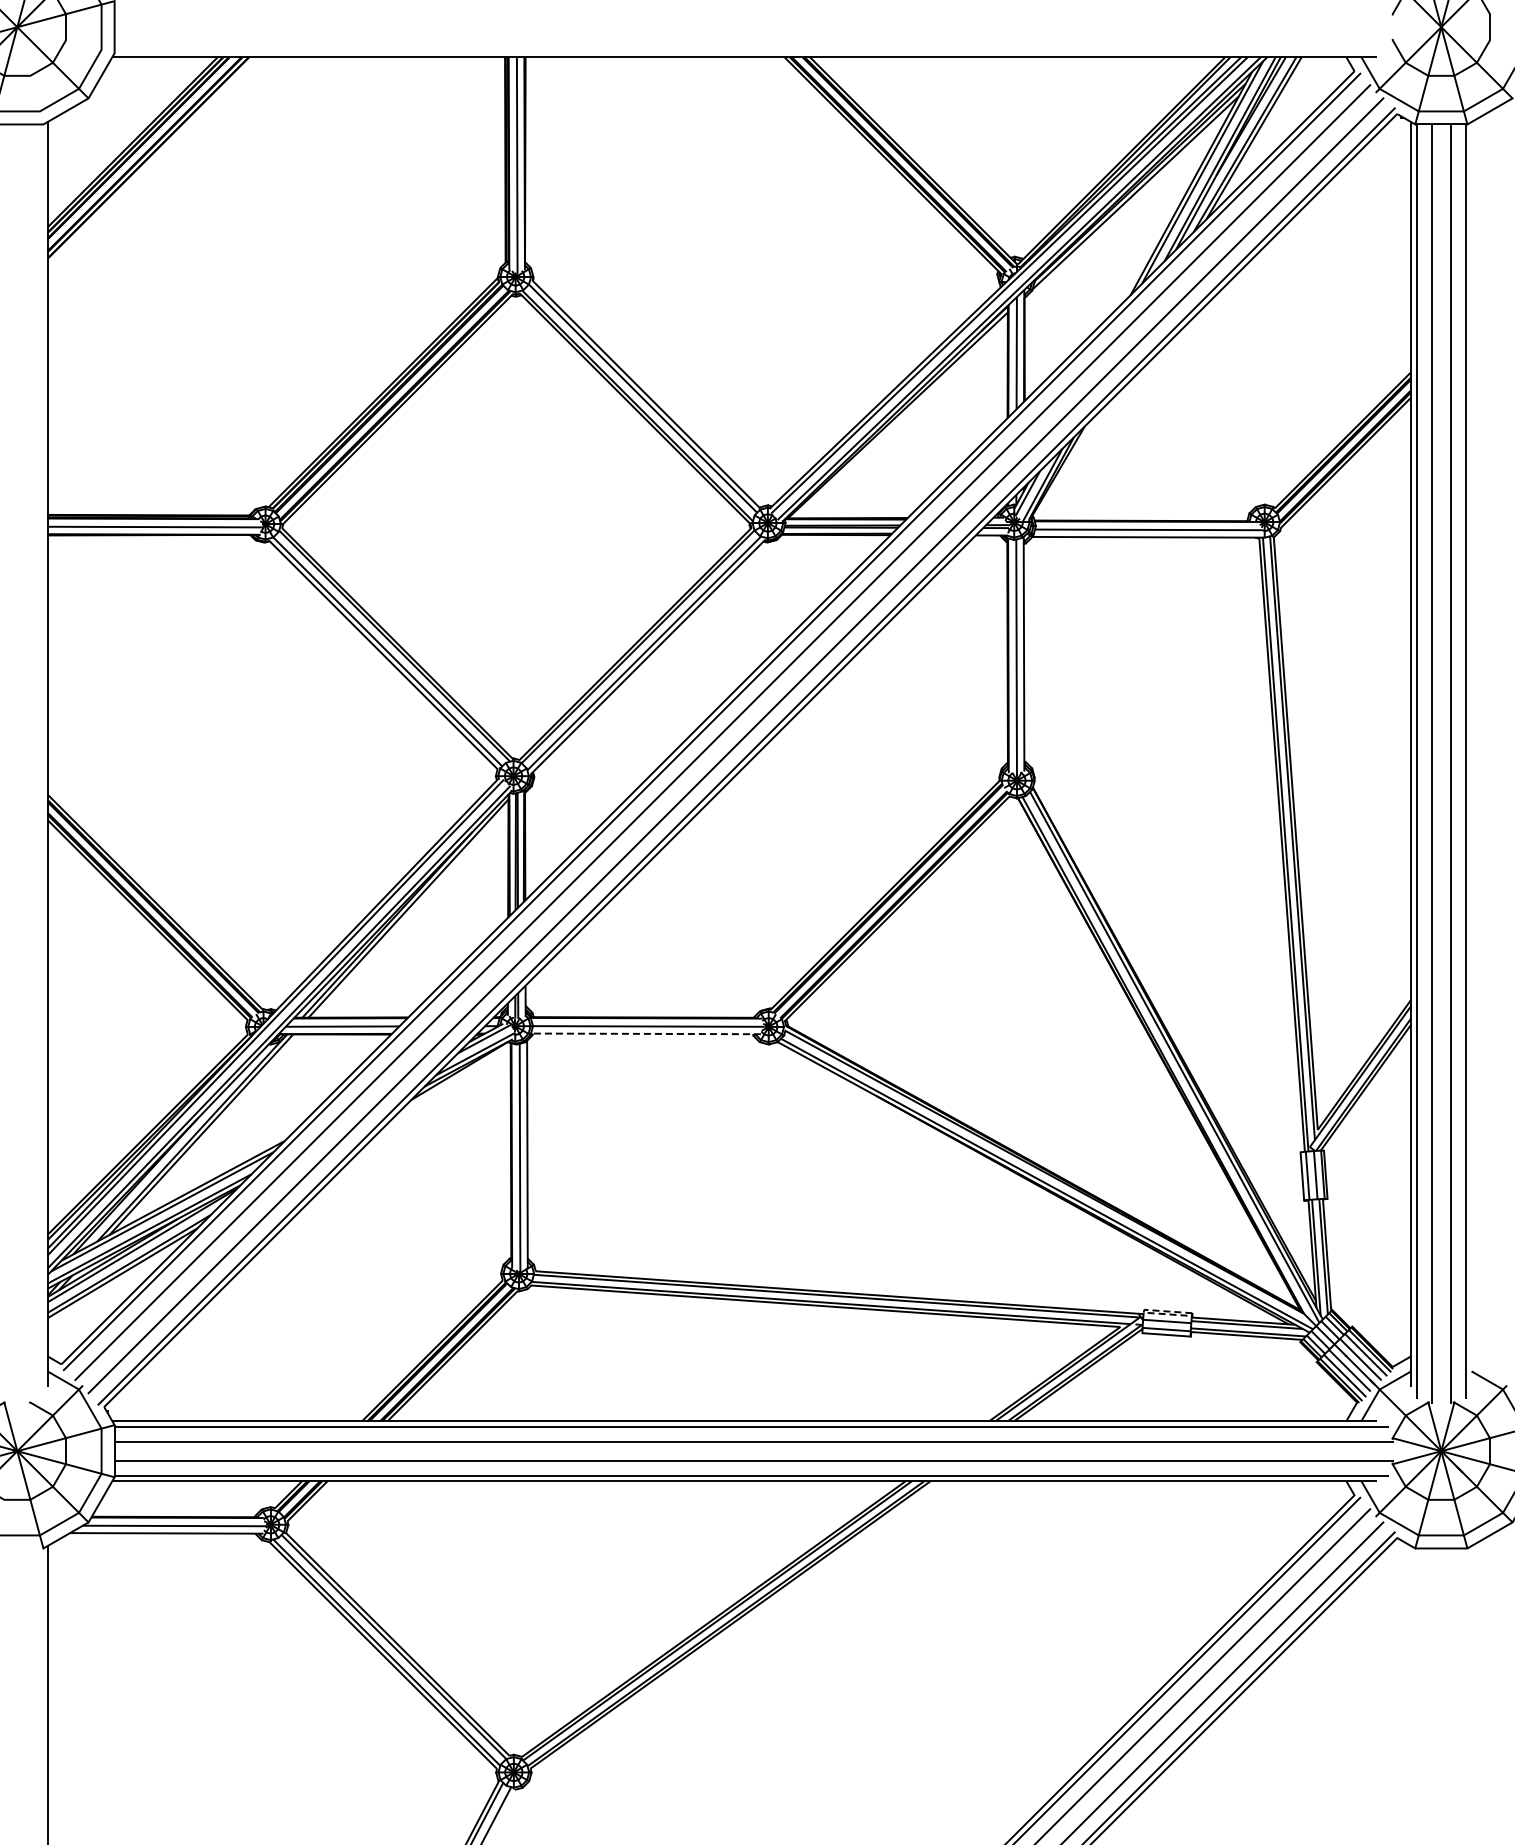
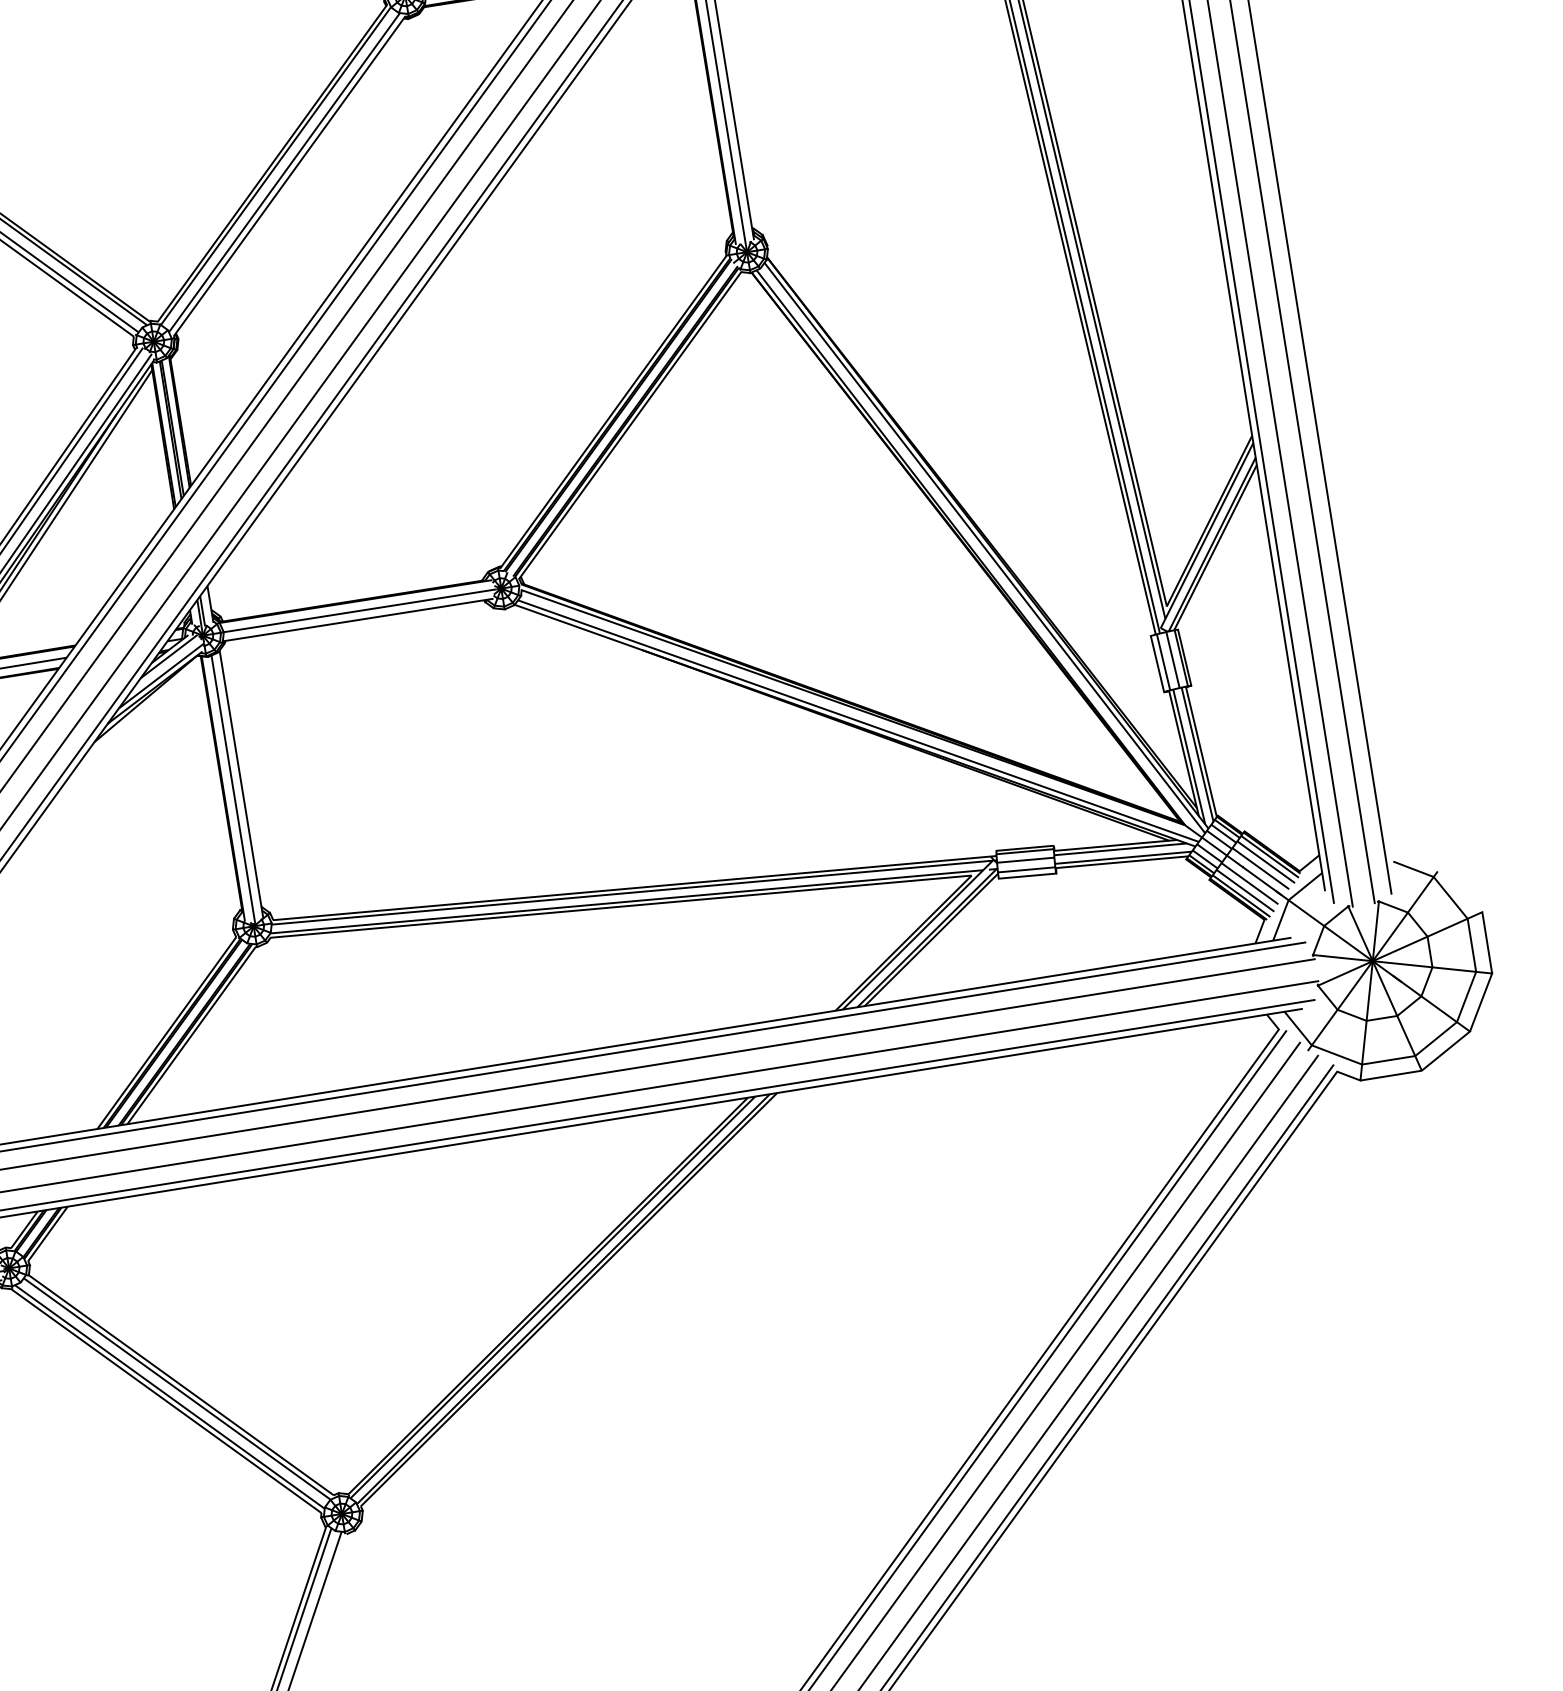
line: (645, 1033) -> (357, 619), dashed -> solid
line: (1143, 1311) -> (995, 852), dashed -> solid

